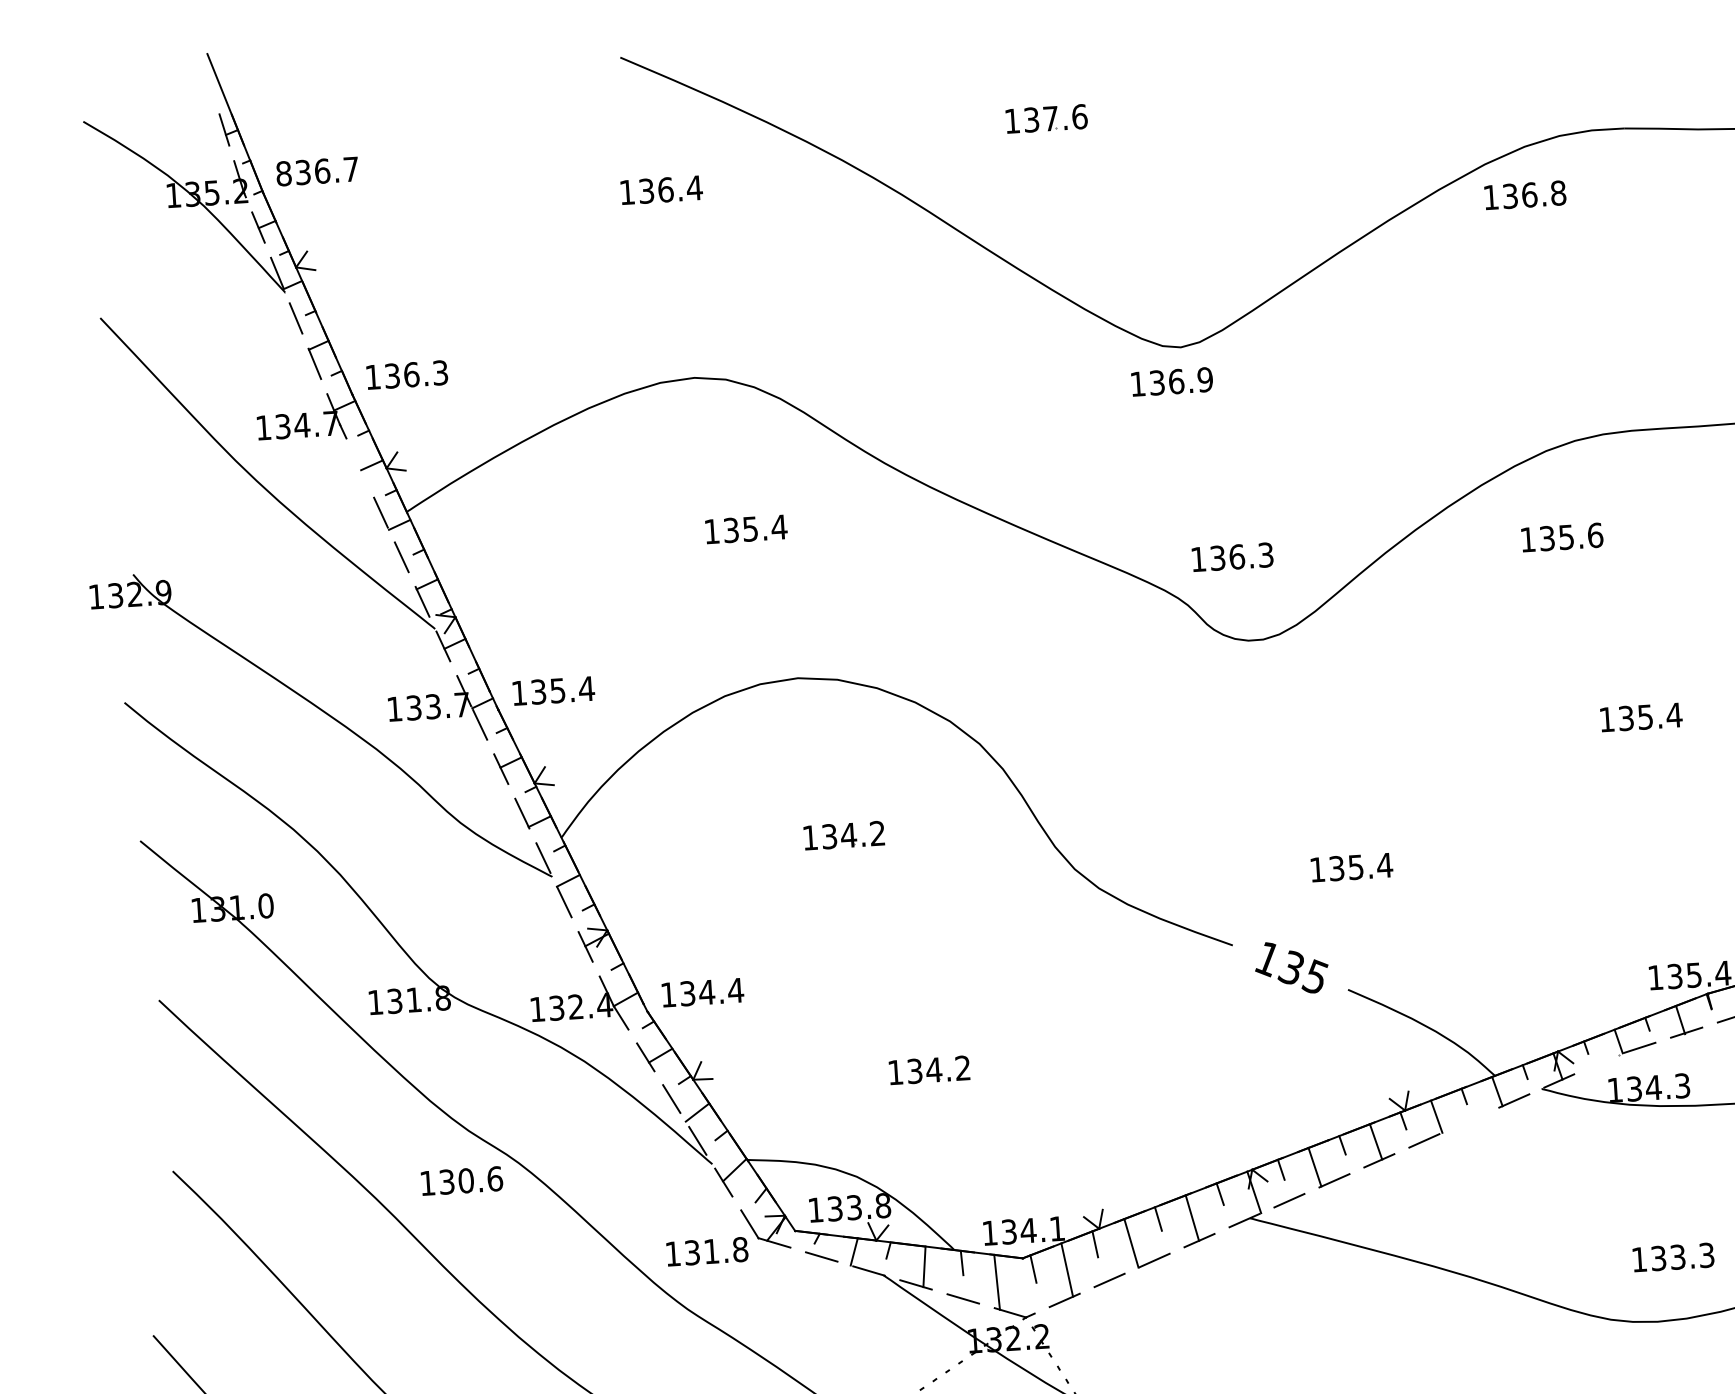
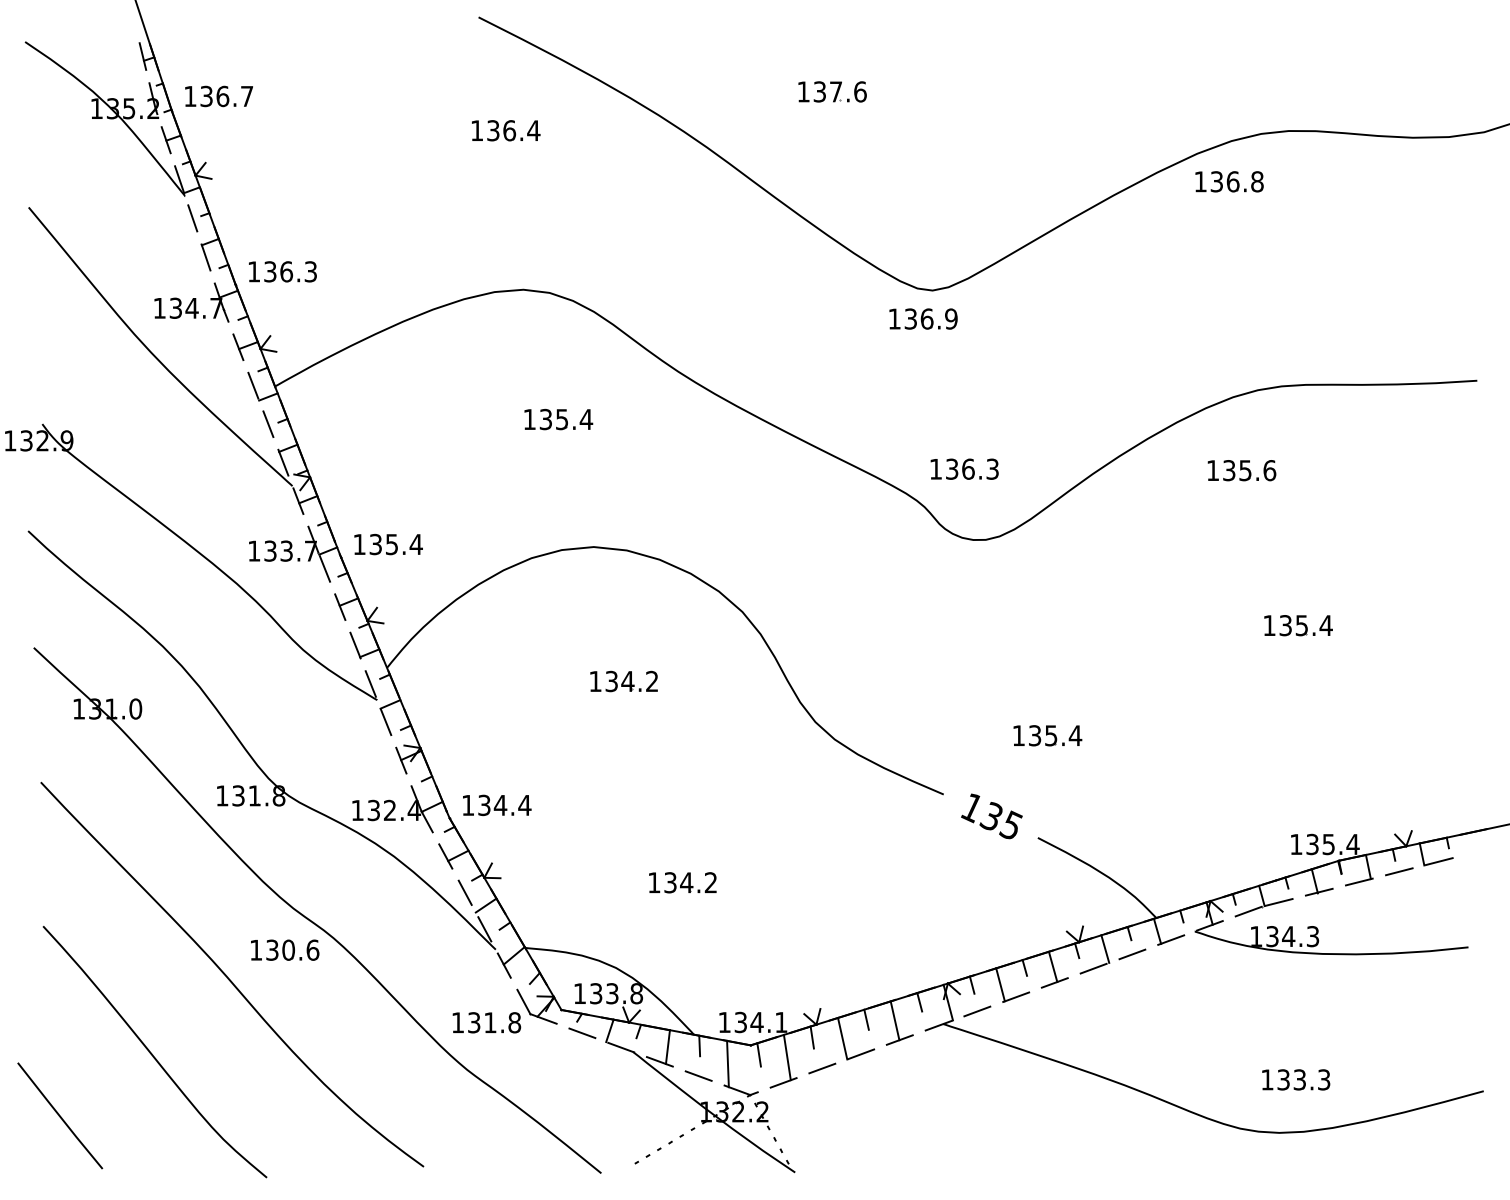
text: (284, 173) -> (190, 96), 836.7 -> 136.7
line: (360, 468) -> (238, 347), added
line: (1603, 1061) -> (1248, 911), added
line: (1469, 1121) -> (1132, 954), added

